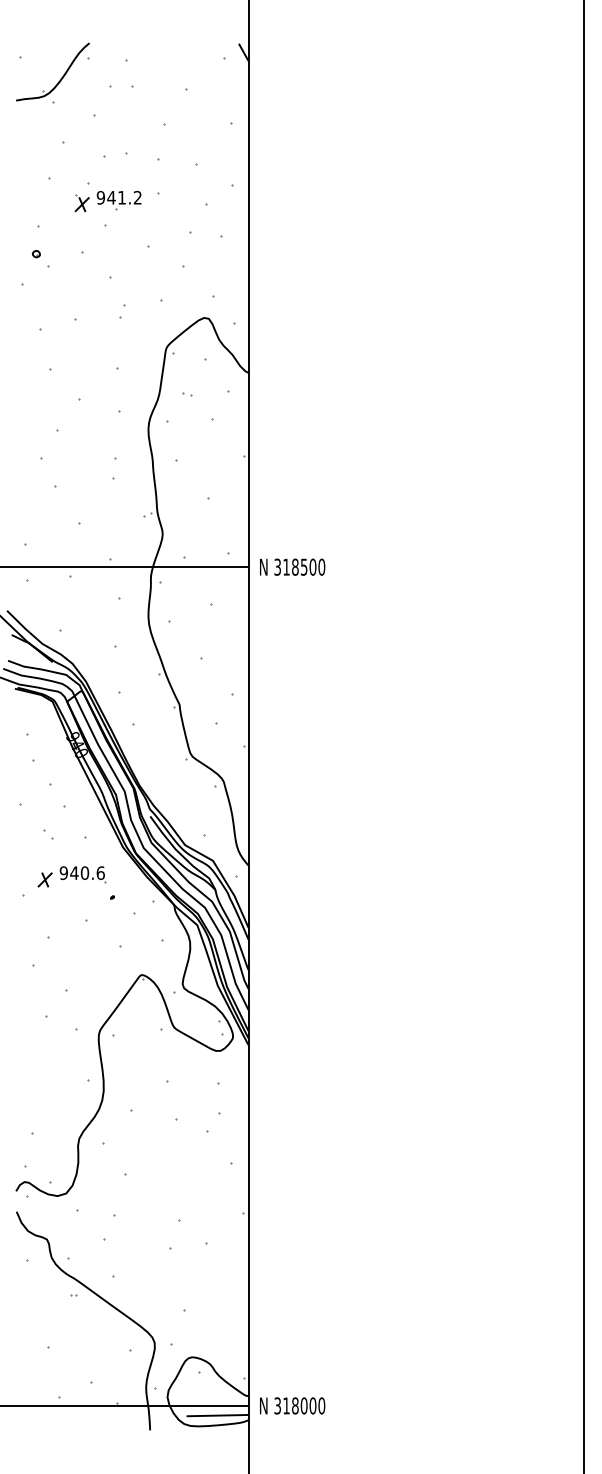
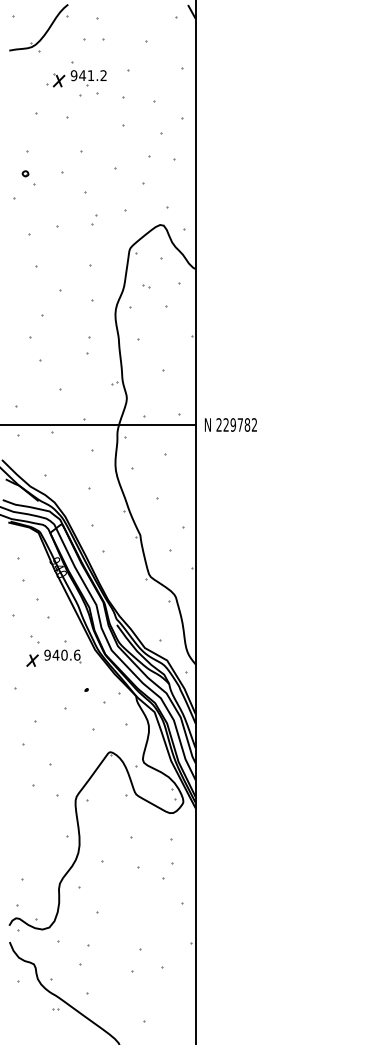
part: (107, 201) -> (79, 78), moved
text: (299, 566) -> (236, 424), 318500 -> 229782
part: (71, 876) -> (53, 657), moved

